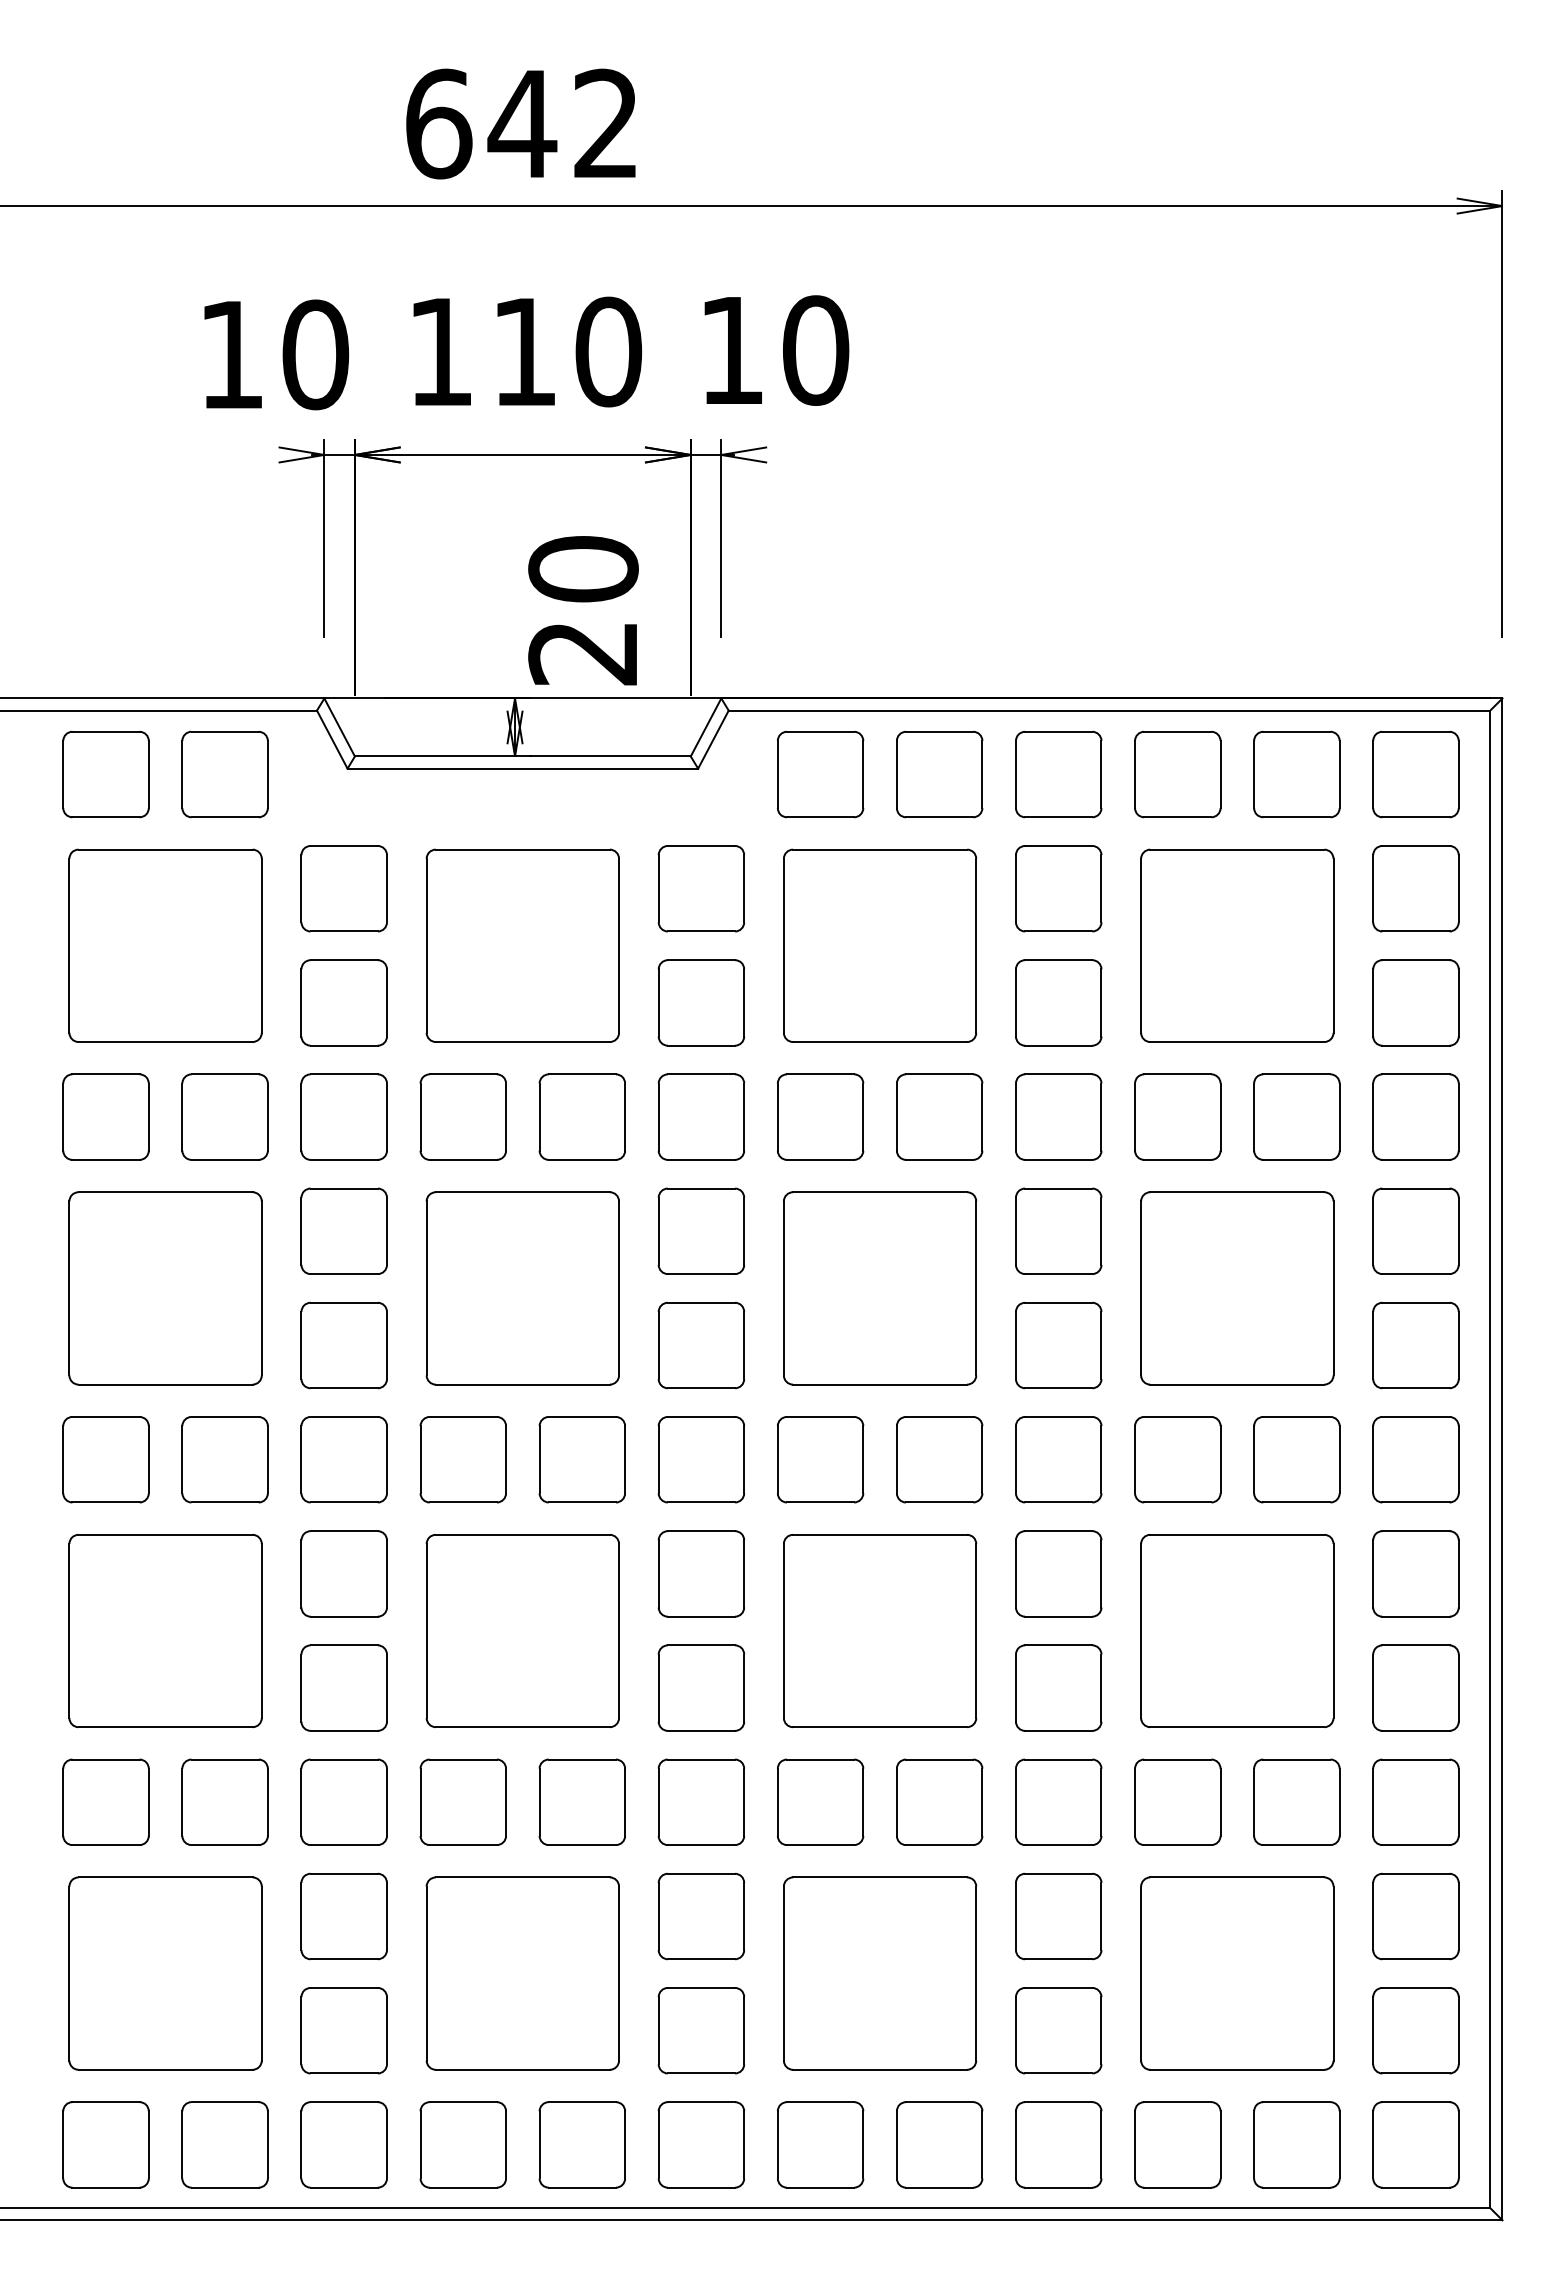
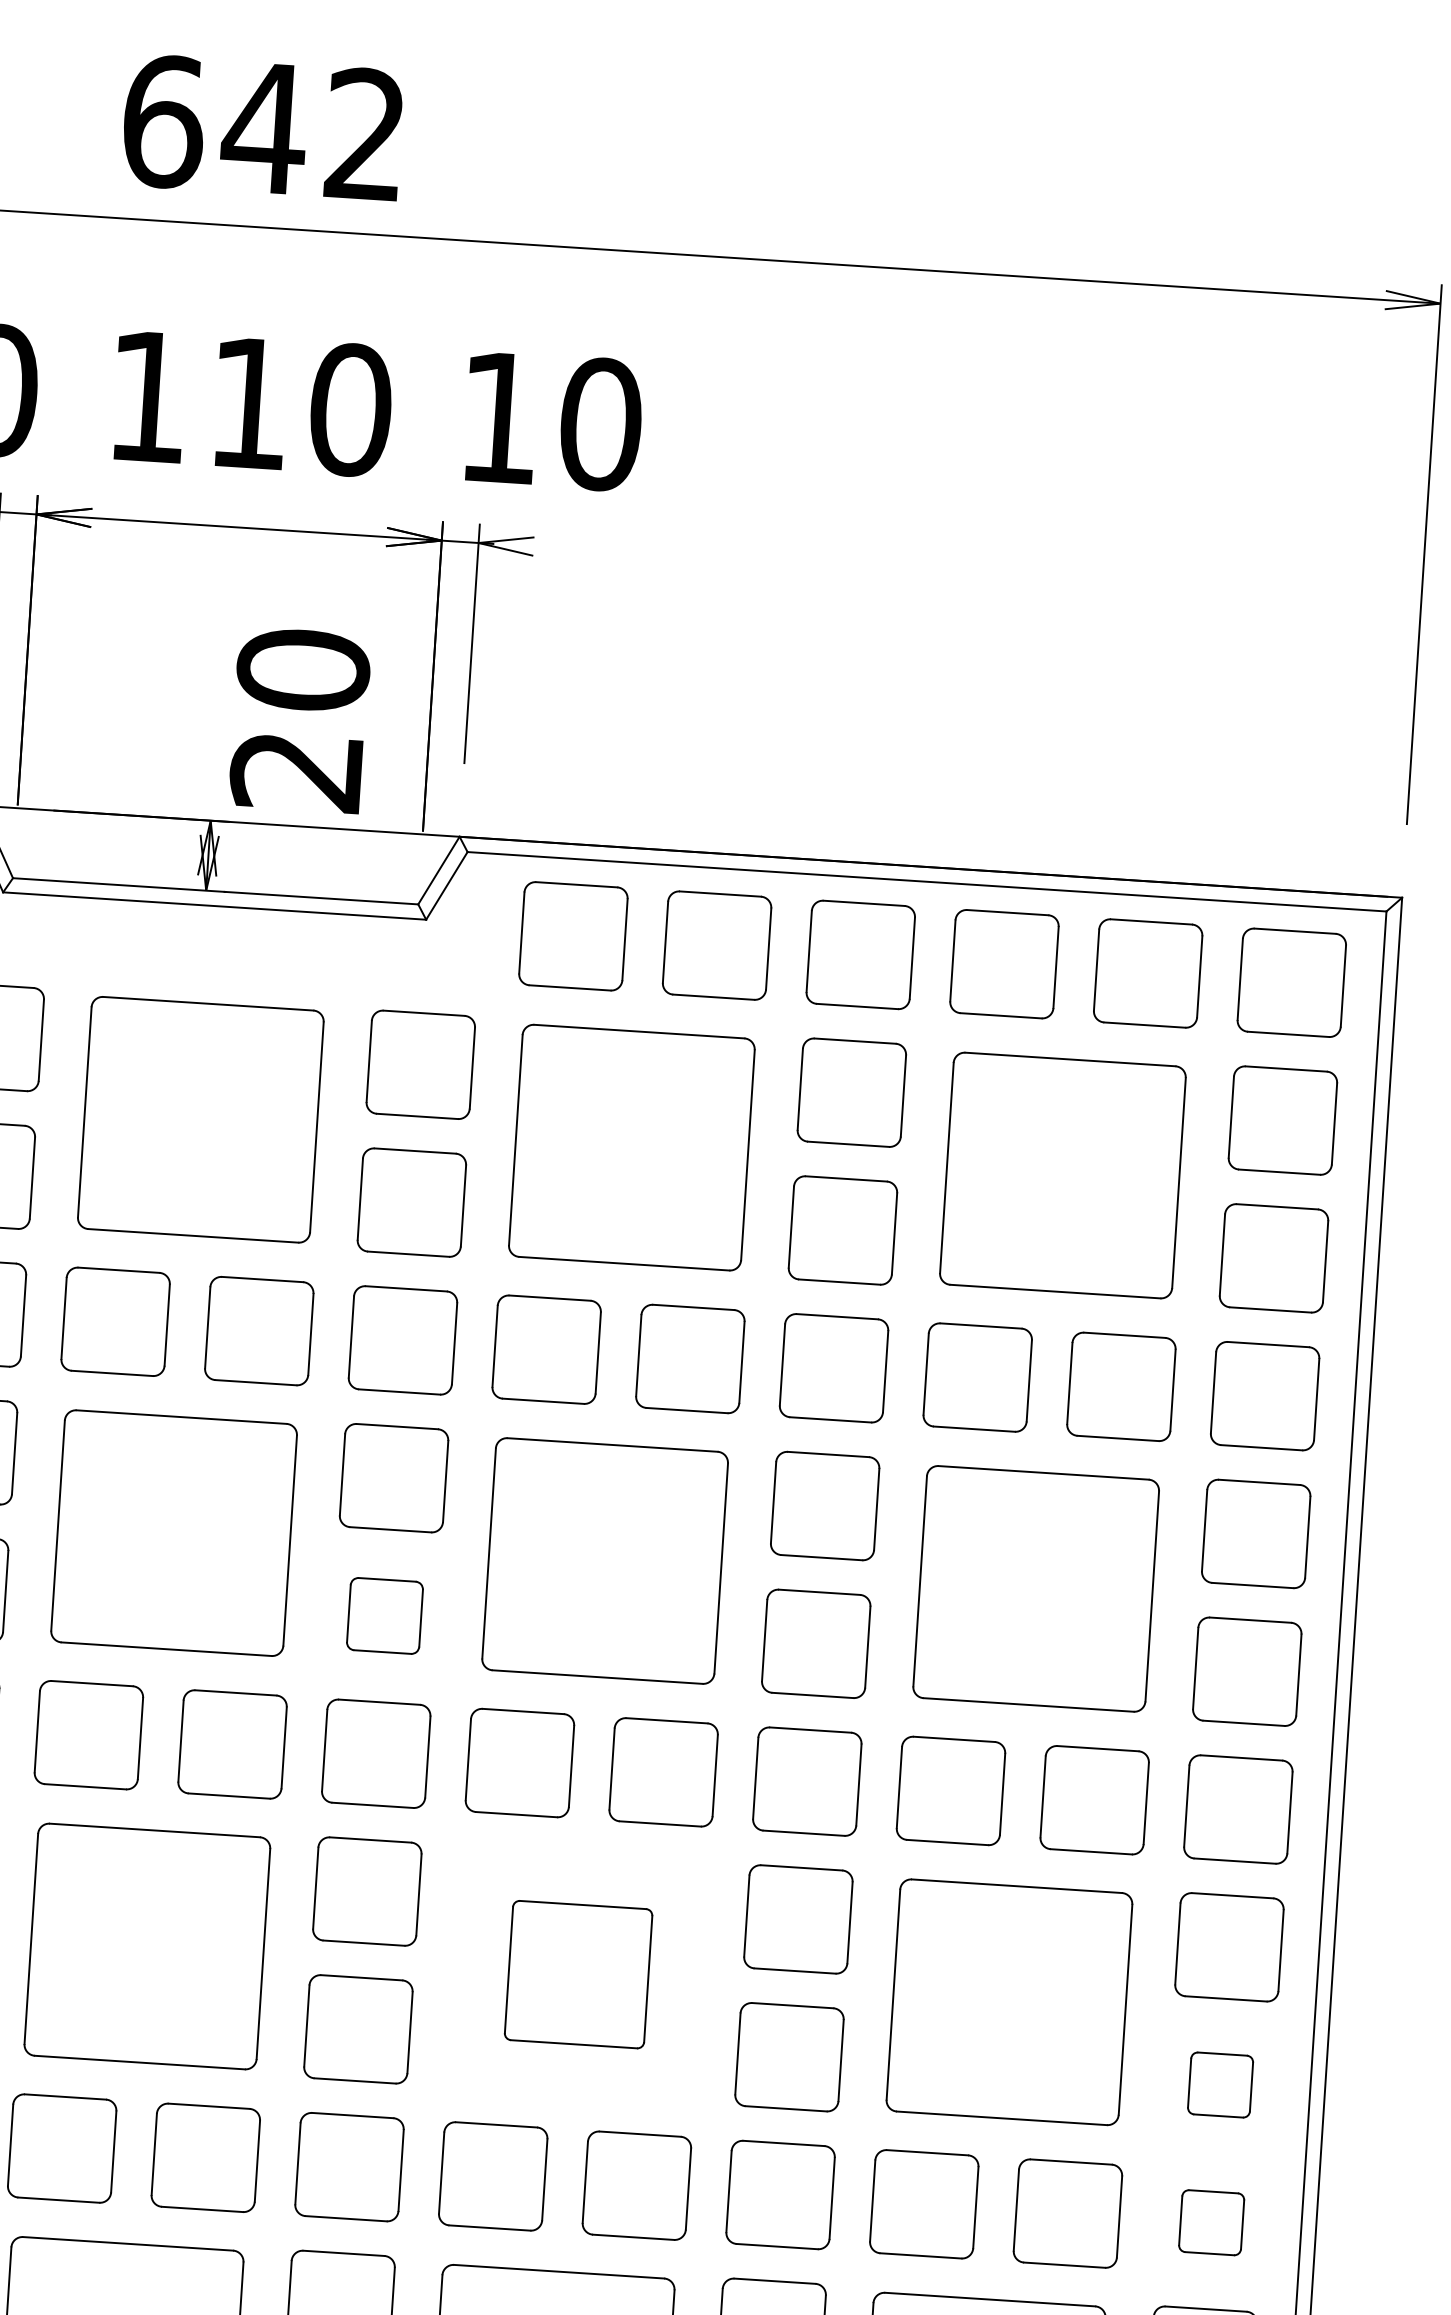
part: (700, 1345) -> (384, 1615), size x0.7
part: (880, 1631) -> (578, 1975), size x0.6
part: (1415, 1687) -> (1220, 2084), size x0.6
part: (1415, 1801) -> (1211, 2221), size x0.6

